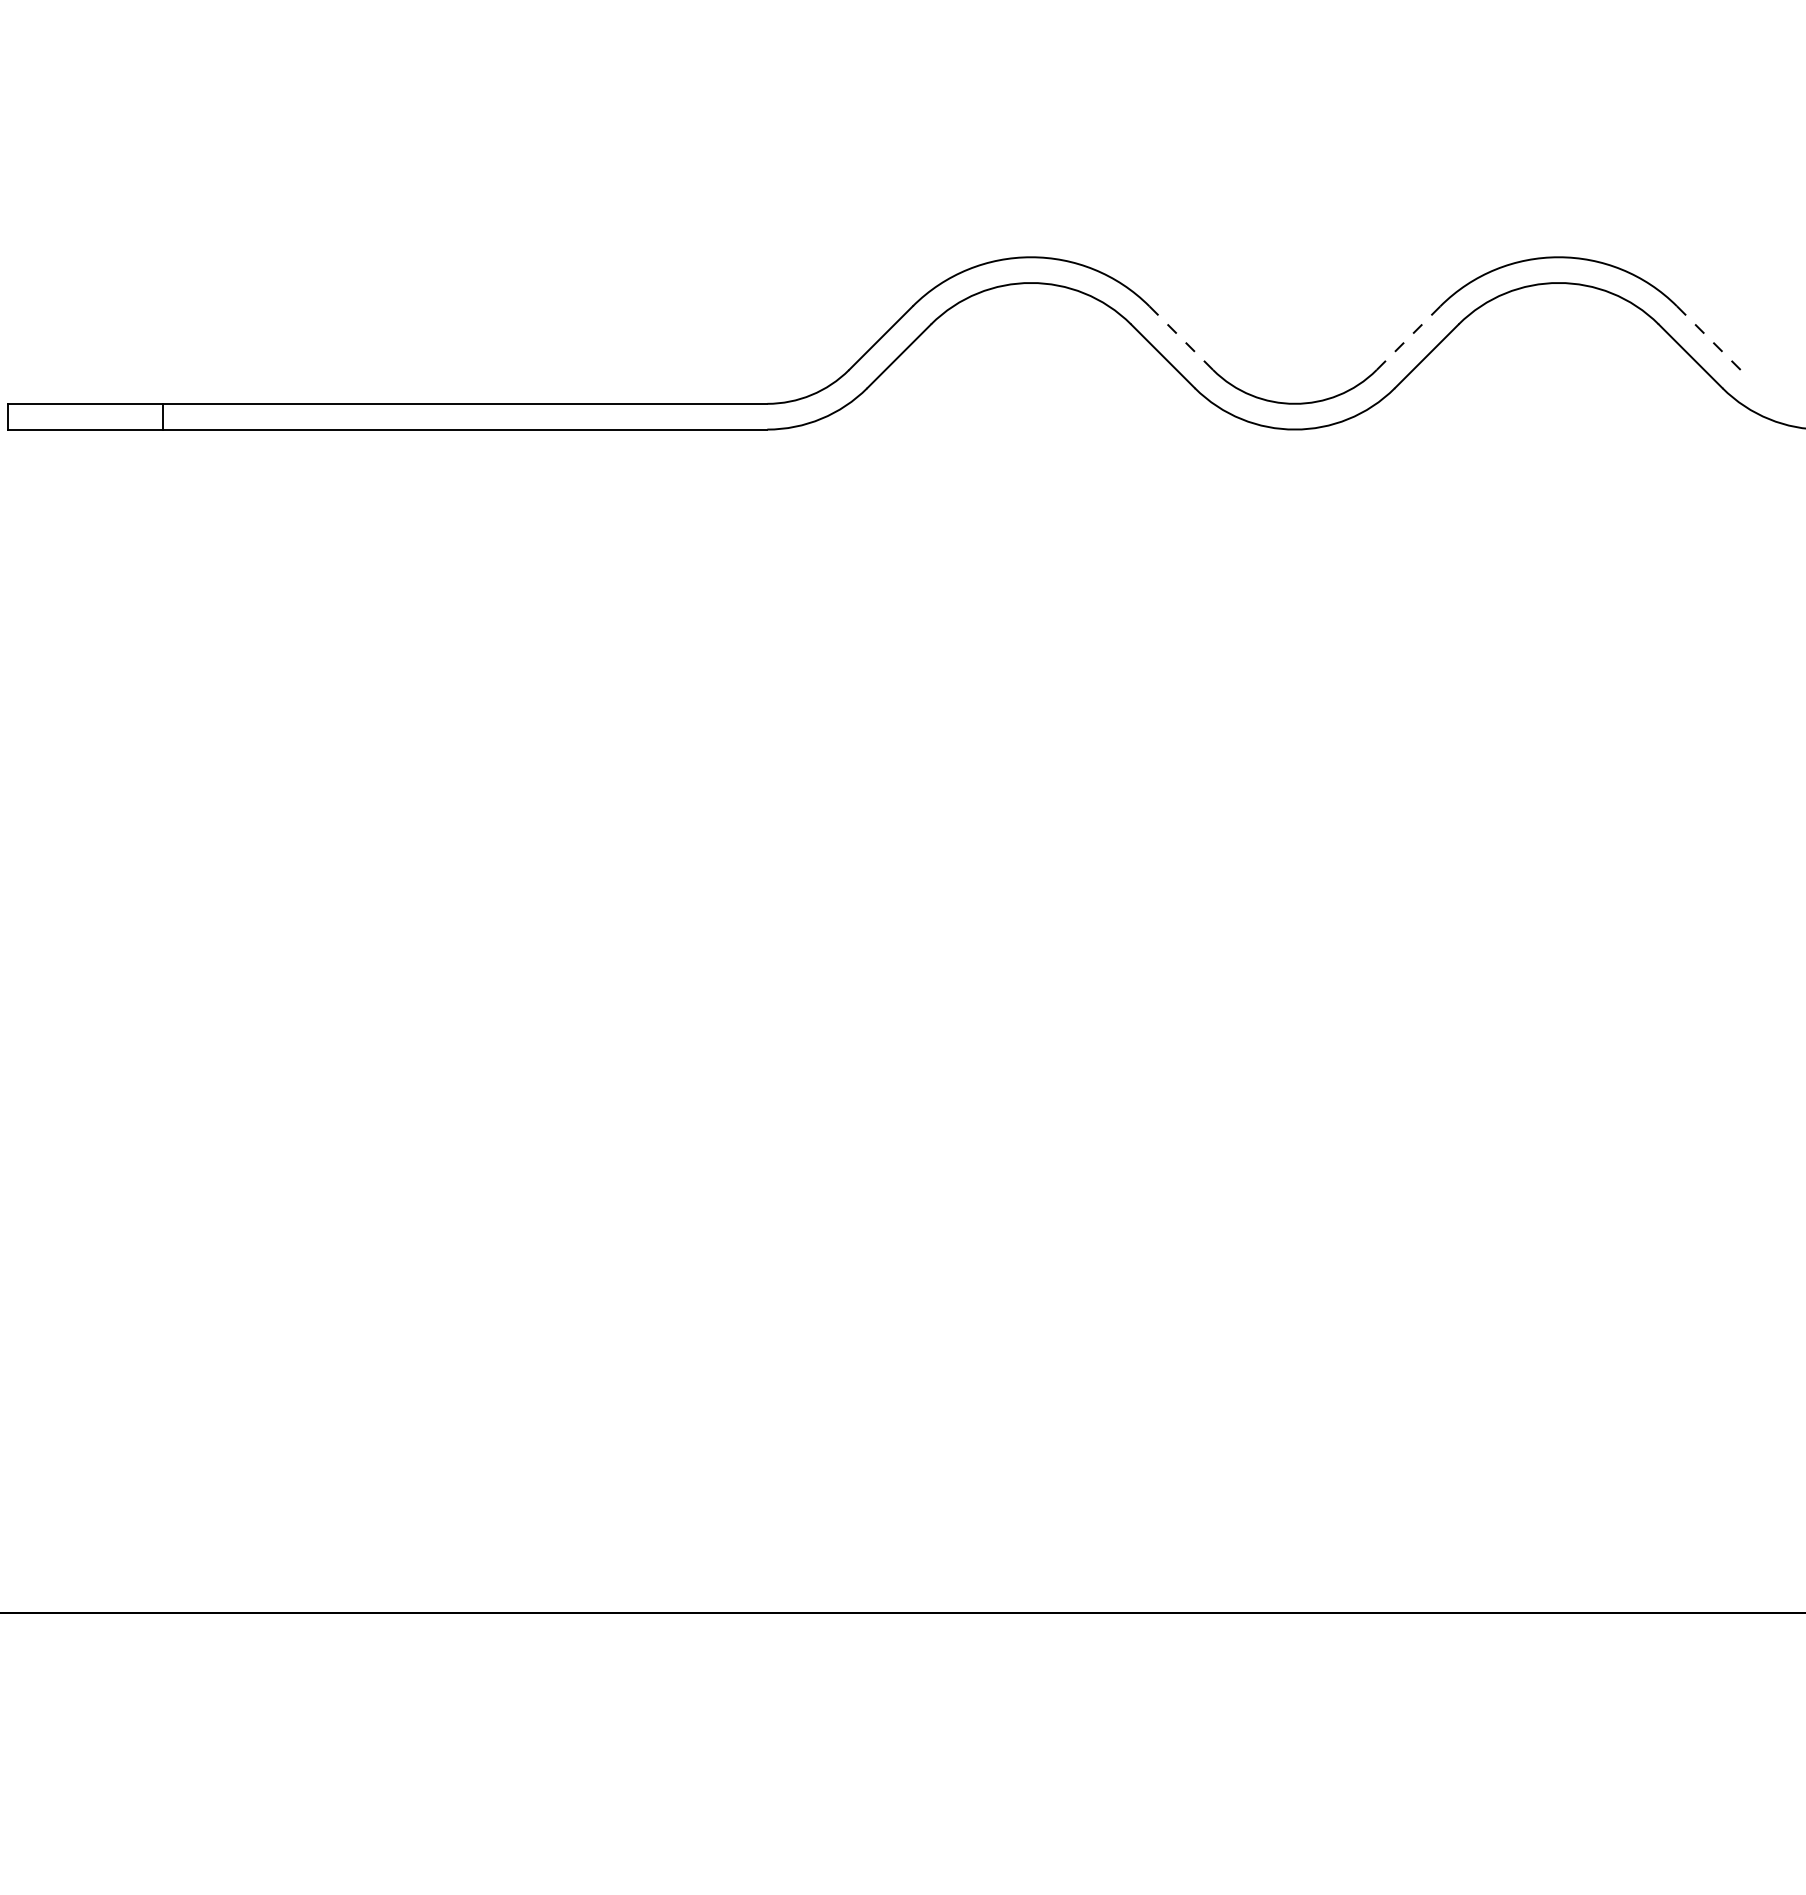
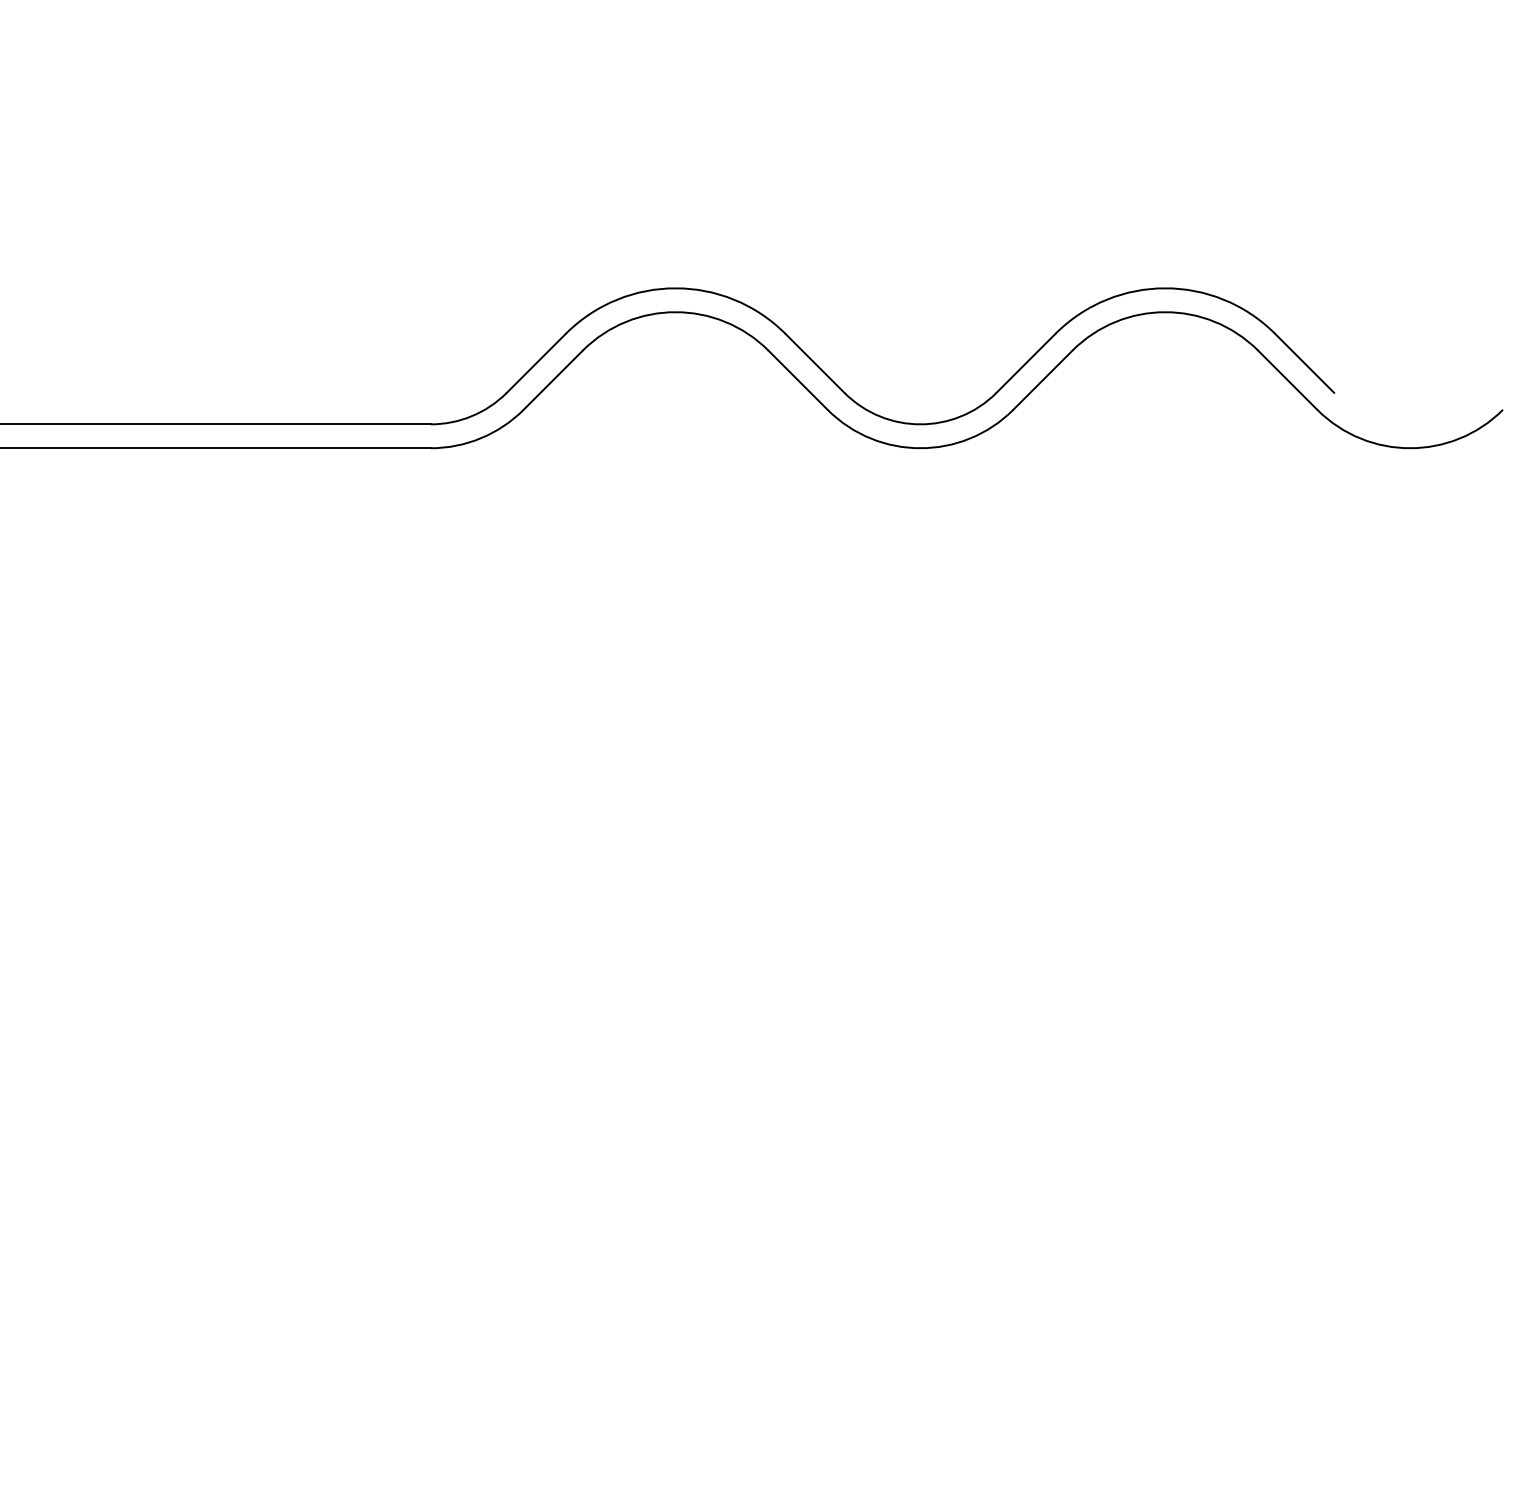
line: (1180, 337) -> (814, 362), dashed -> solid
line: (1708, 337) -> (1304, 362), dashed -> solid
line: (1408, 338) -> (1025, 363), dashed -> solid

